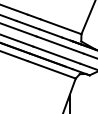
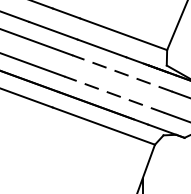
line: (60, 45) -> (122, 74), solid -> dashed
line: (56, 55) -> (113, 95), solid -> dashed

